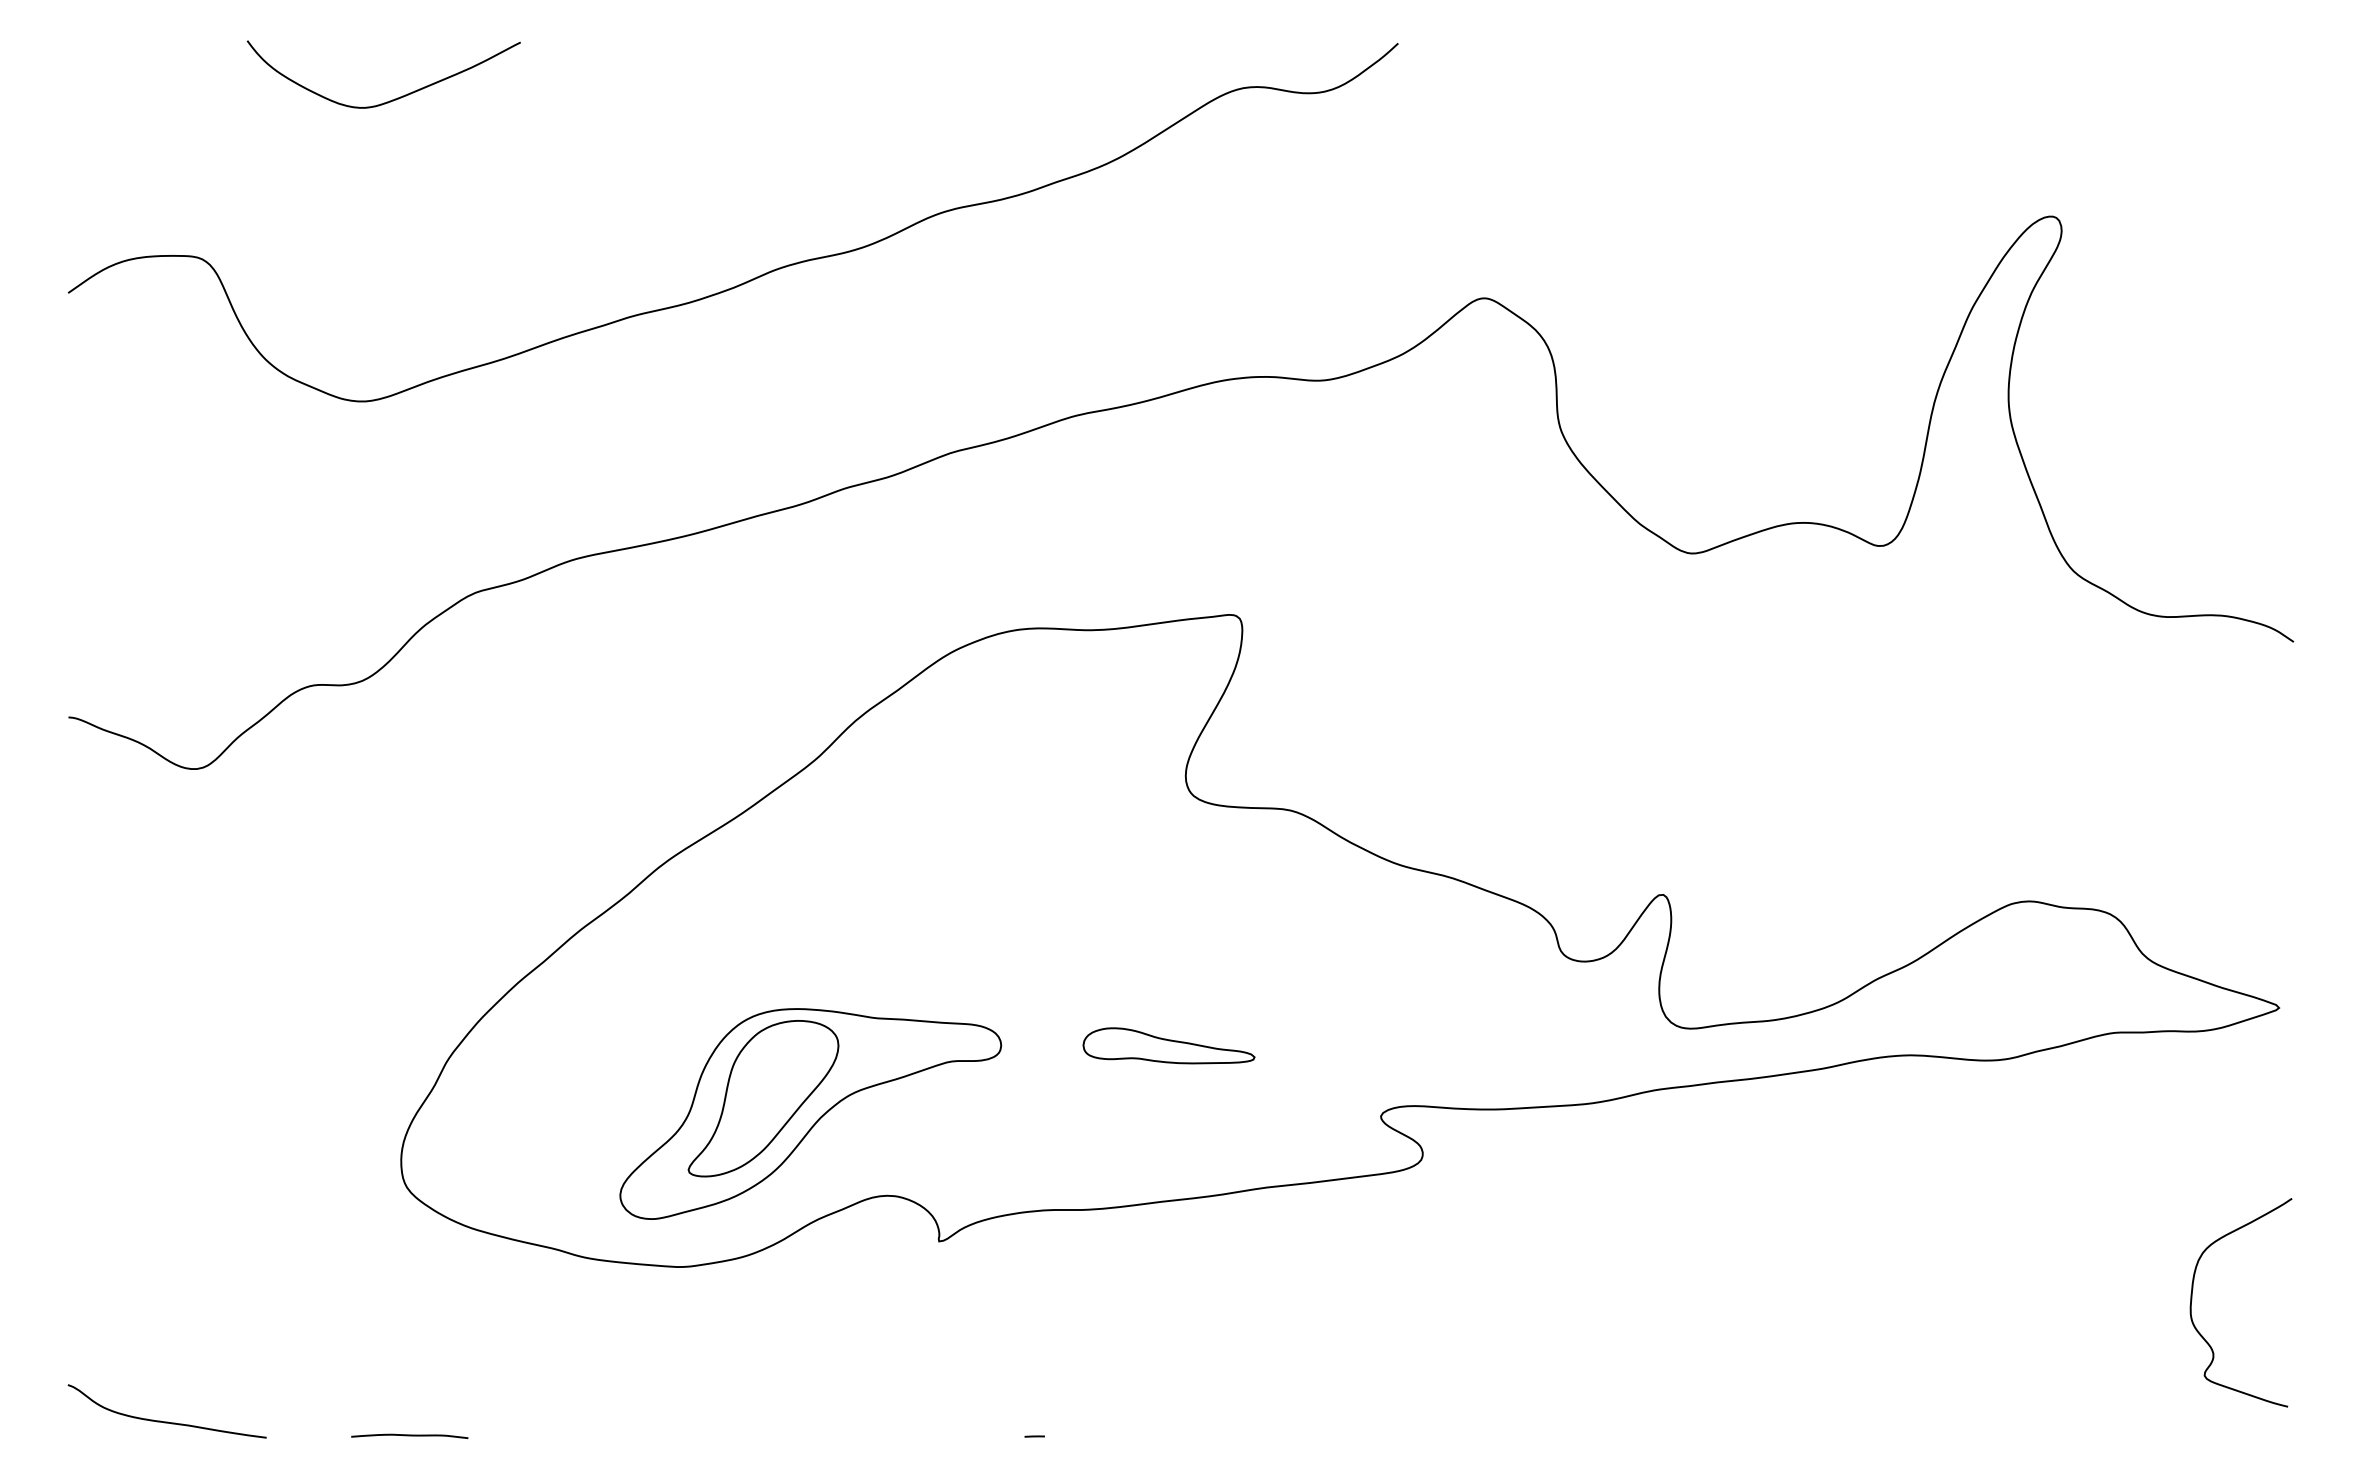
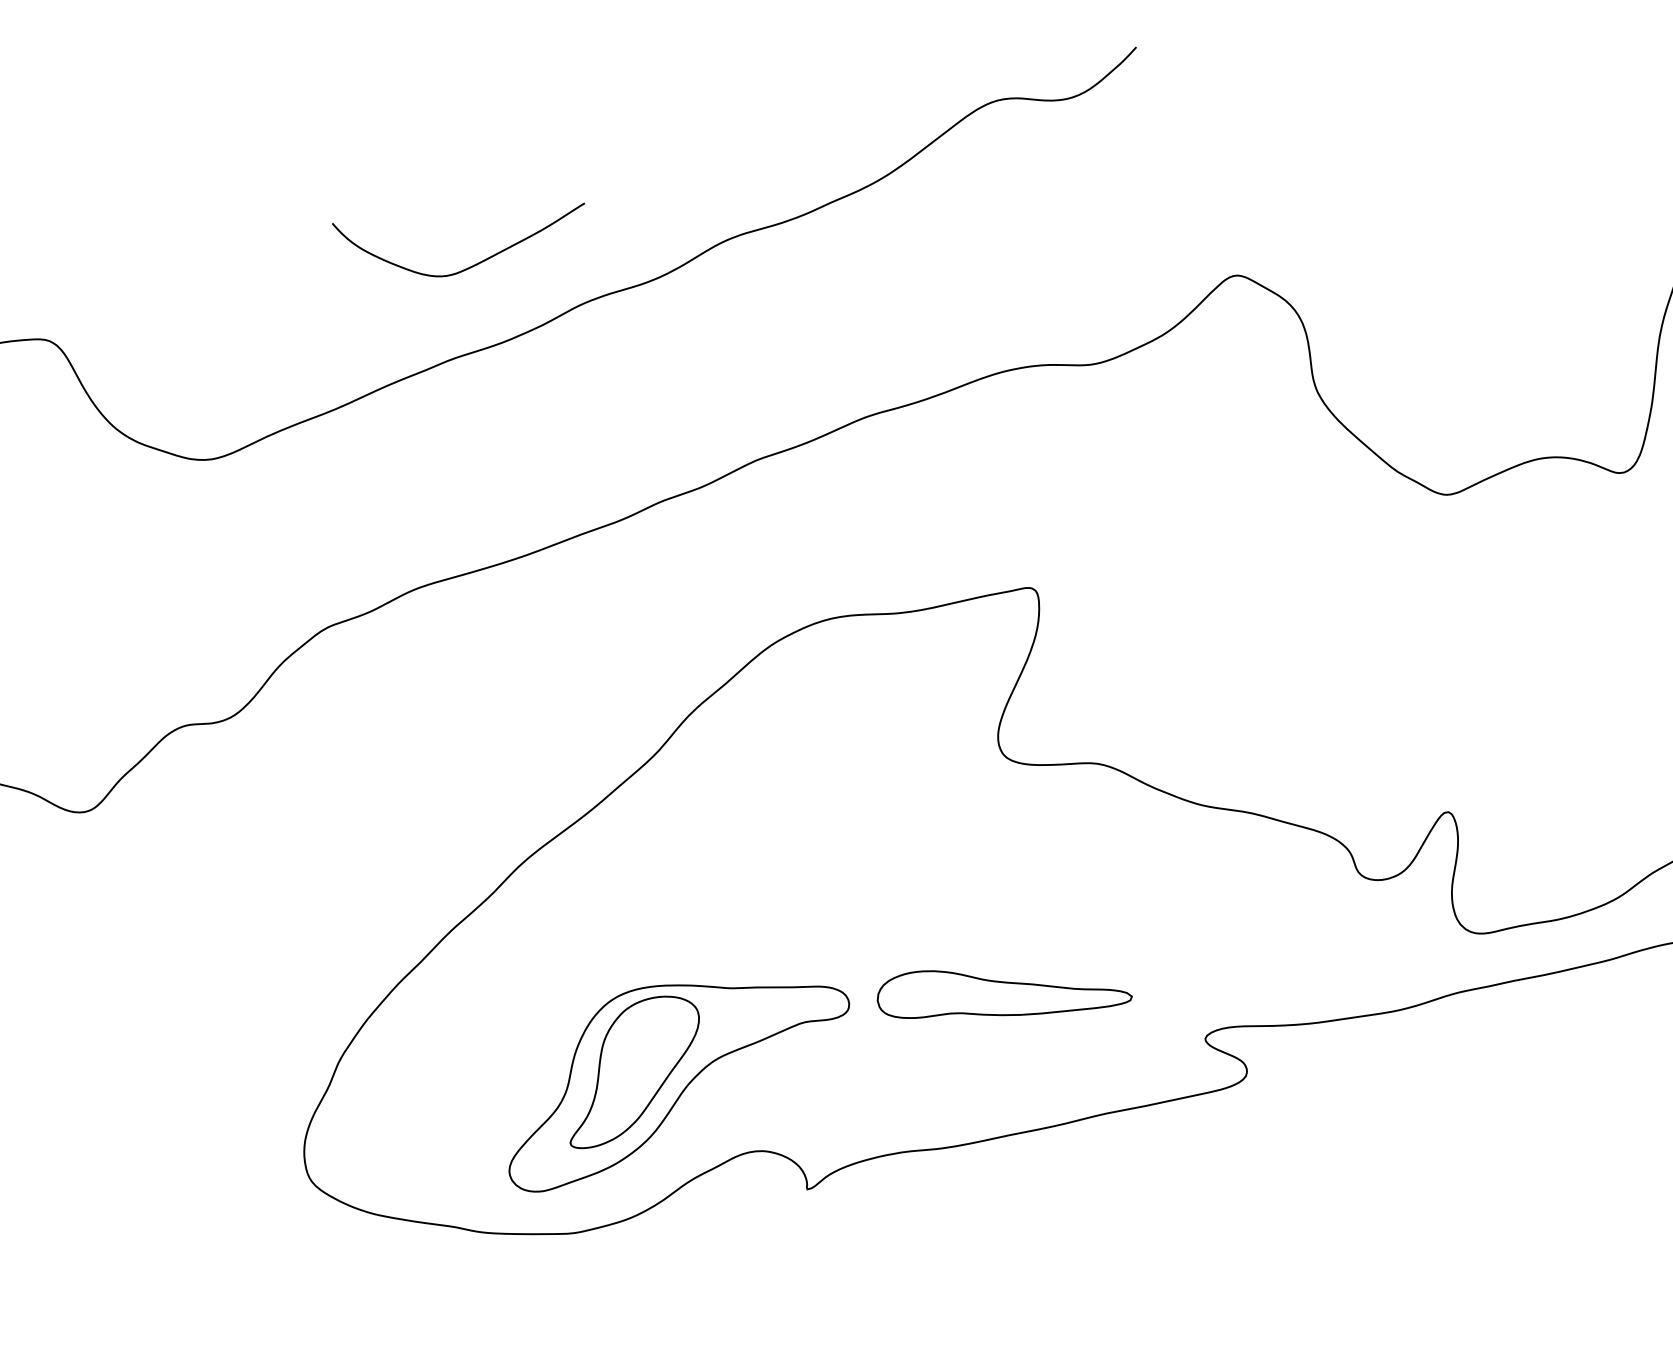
curve: (392, 99) -> (470, 266), moved
part: (1168, 1045) -> (1003, 990), size x1.6

